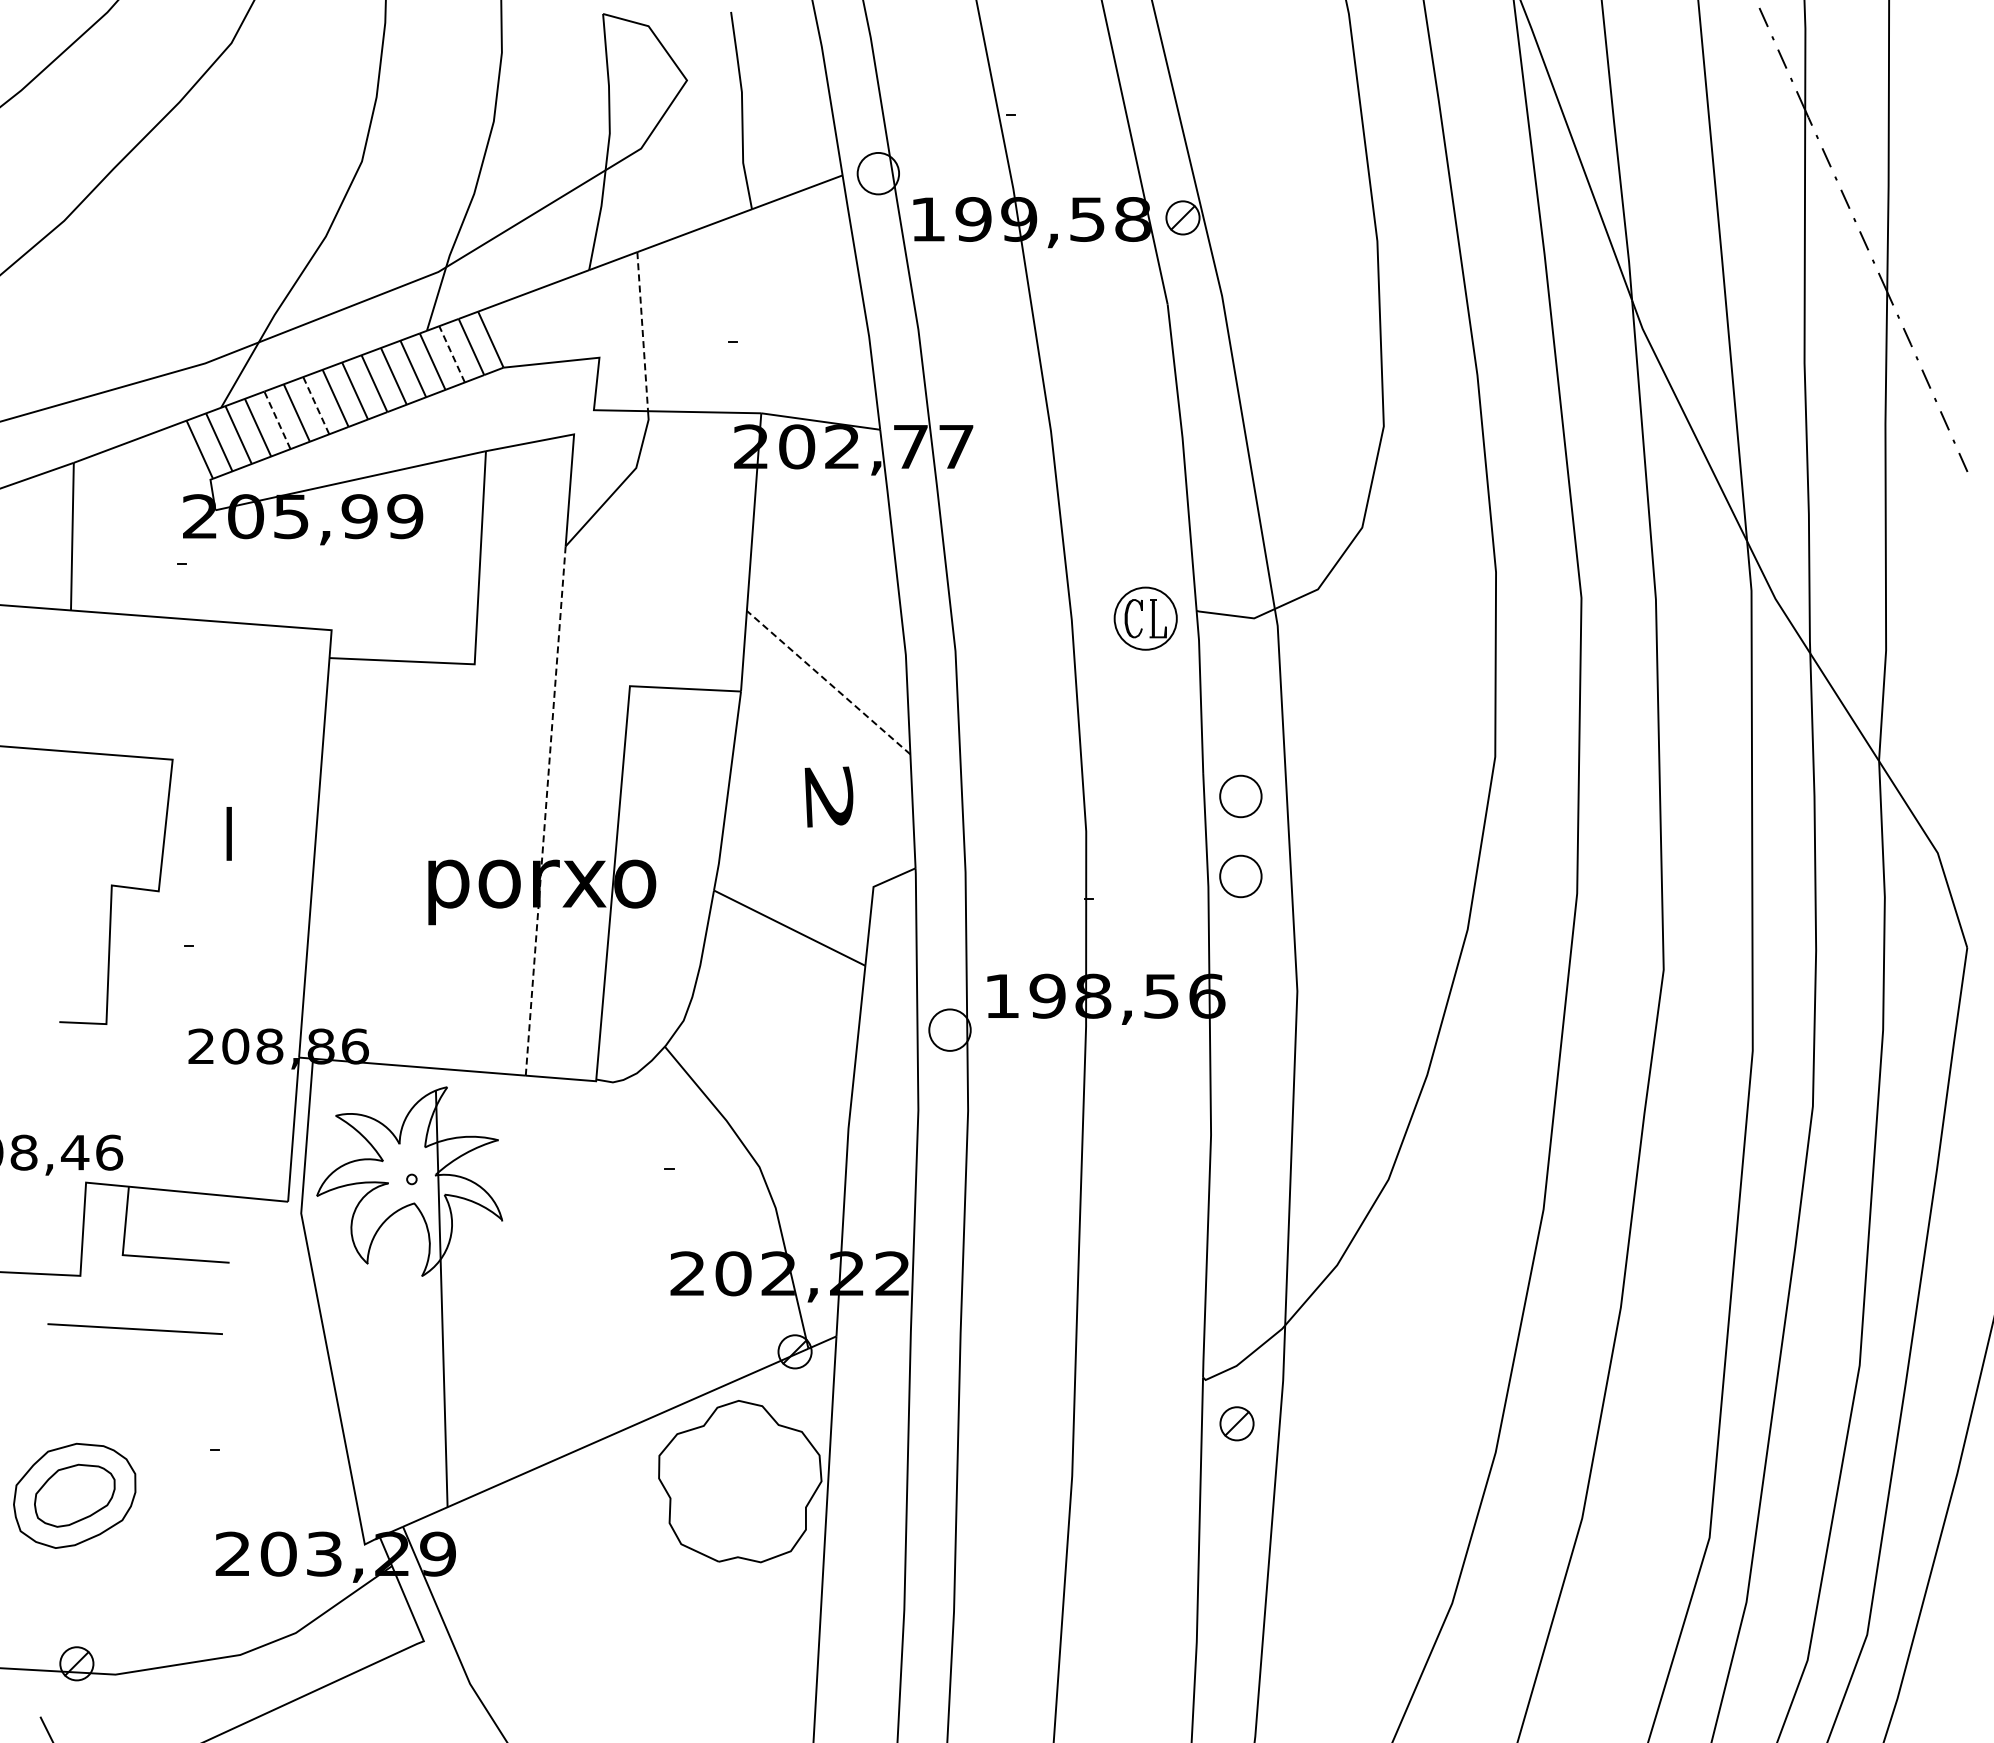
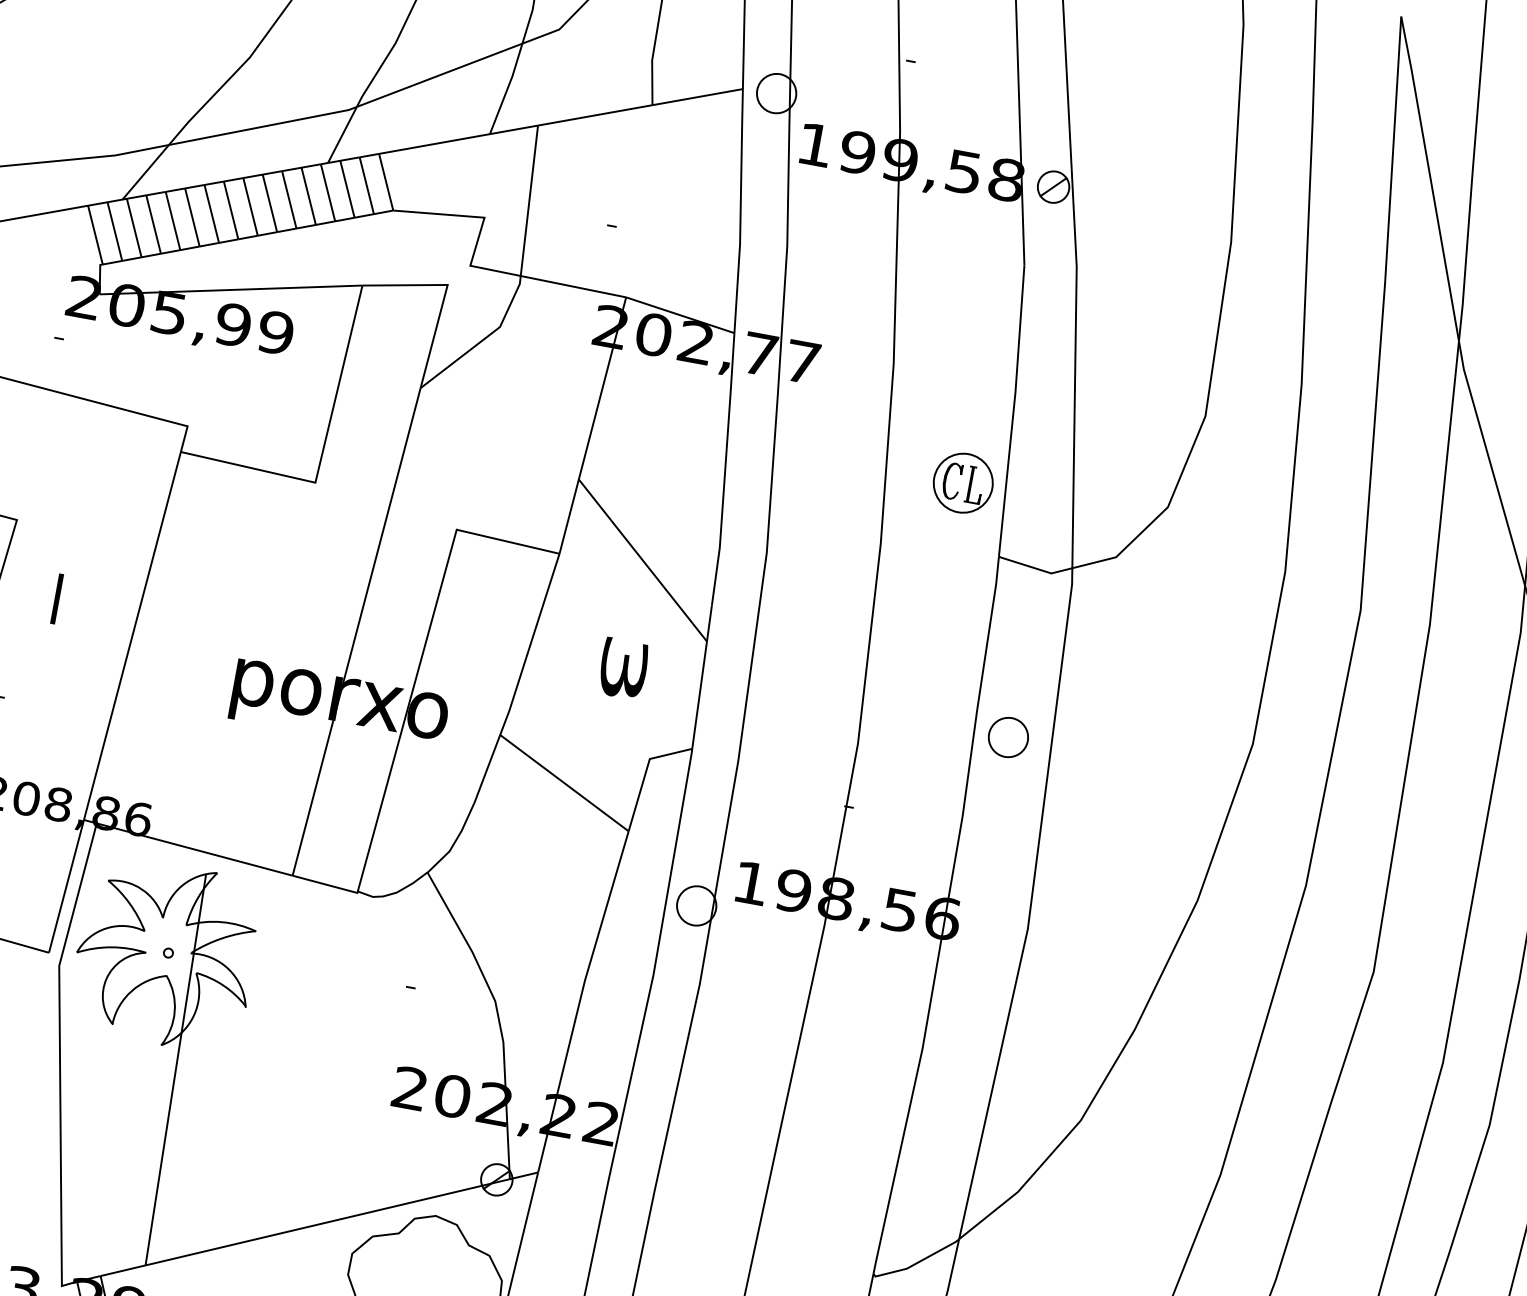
line: (642, 331) -> (529, 200), dashed -> solid
line: (452, 354) -> (347, 189), dashed -> solid
line: (316, 405) -> (212, 213), dashed -> solid
line: (277, 420) -> (173, 221), dashed -> solid
part: (1145, 618) -> (963, 482), moved
line: (828, 682) -> (642, 560), dashed -> solid
text: (828, 797) -> (623, 667), 2 -> 3
line: (545, 811) -> (356, 632), dashed -> solid
part: (1240, 876) -> (994, 812), removed

